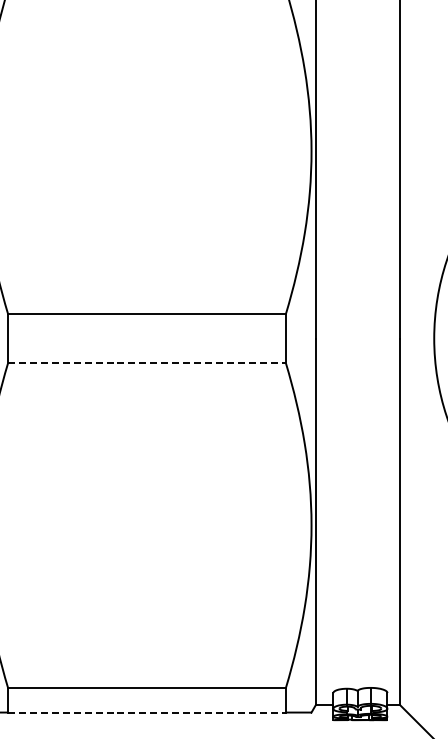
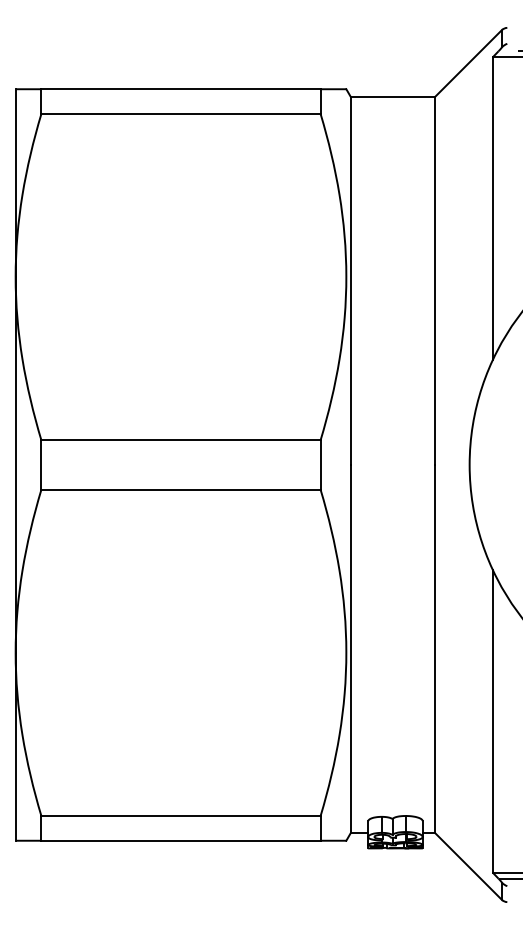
line: (147, 363) -> (181, 489), dashed -> solid
line: (147, 712) -> (181, 840), dashed -> solid

